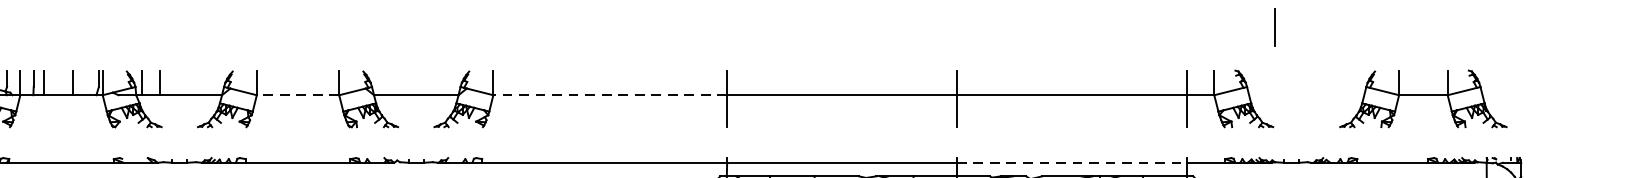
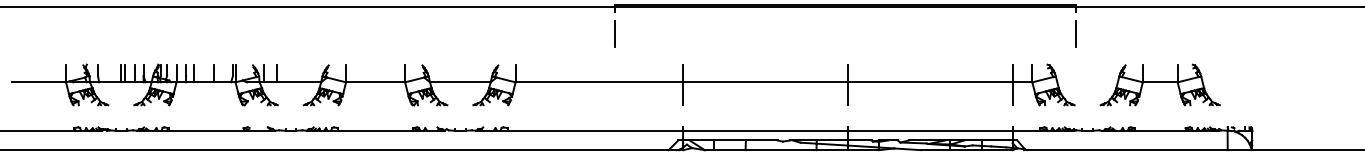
line: (632, 27) -> (615, 33), added
line: (297, 95) -> (375, 82), dashed -> solid
line: (610, 95) -> (599, 82), dashed -> solid
part: (1422, 98) -> (1159, 84), moved
line: (1072, 162) -> (930, 130), dashed -> solid

